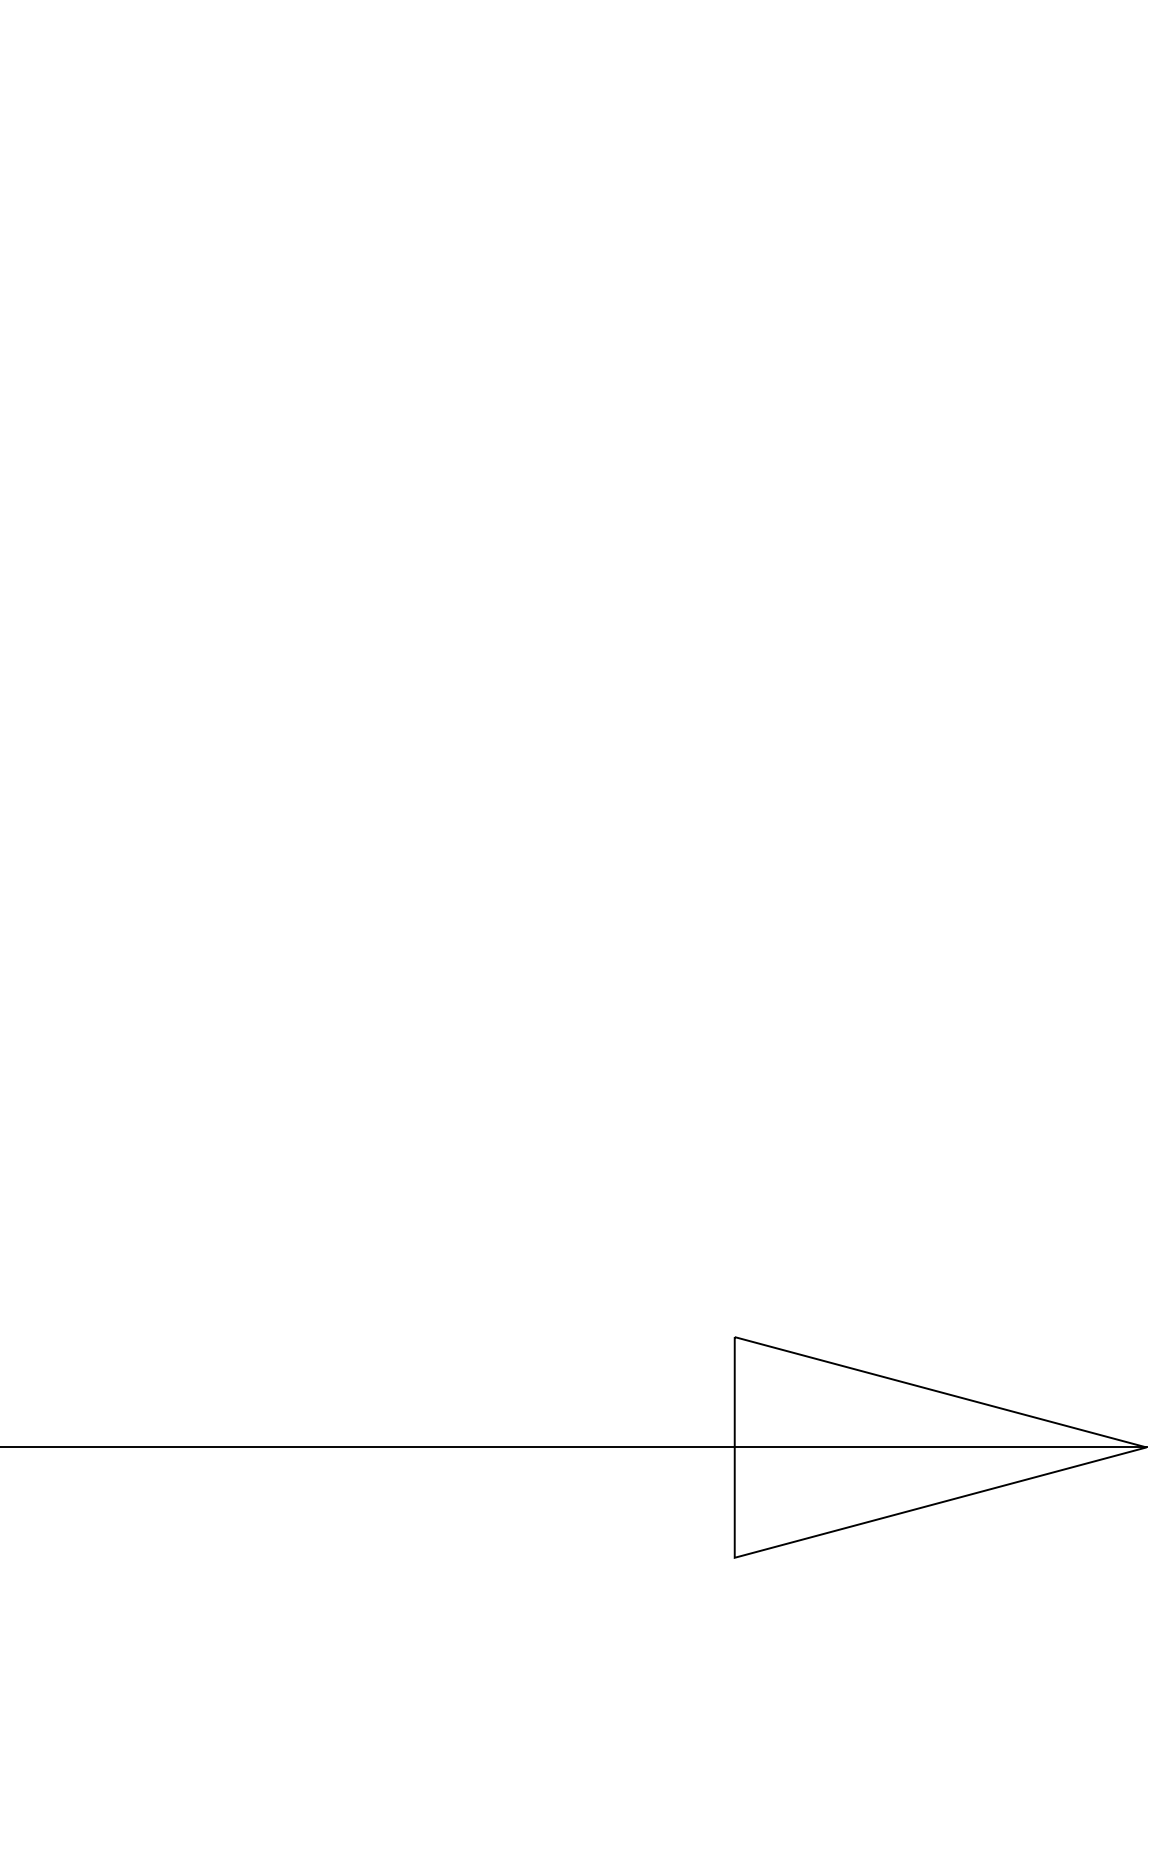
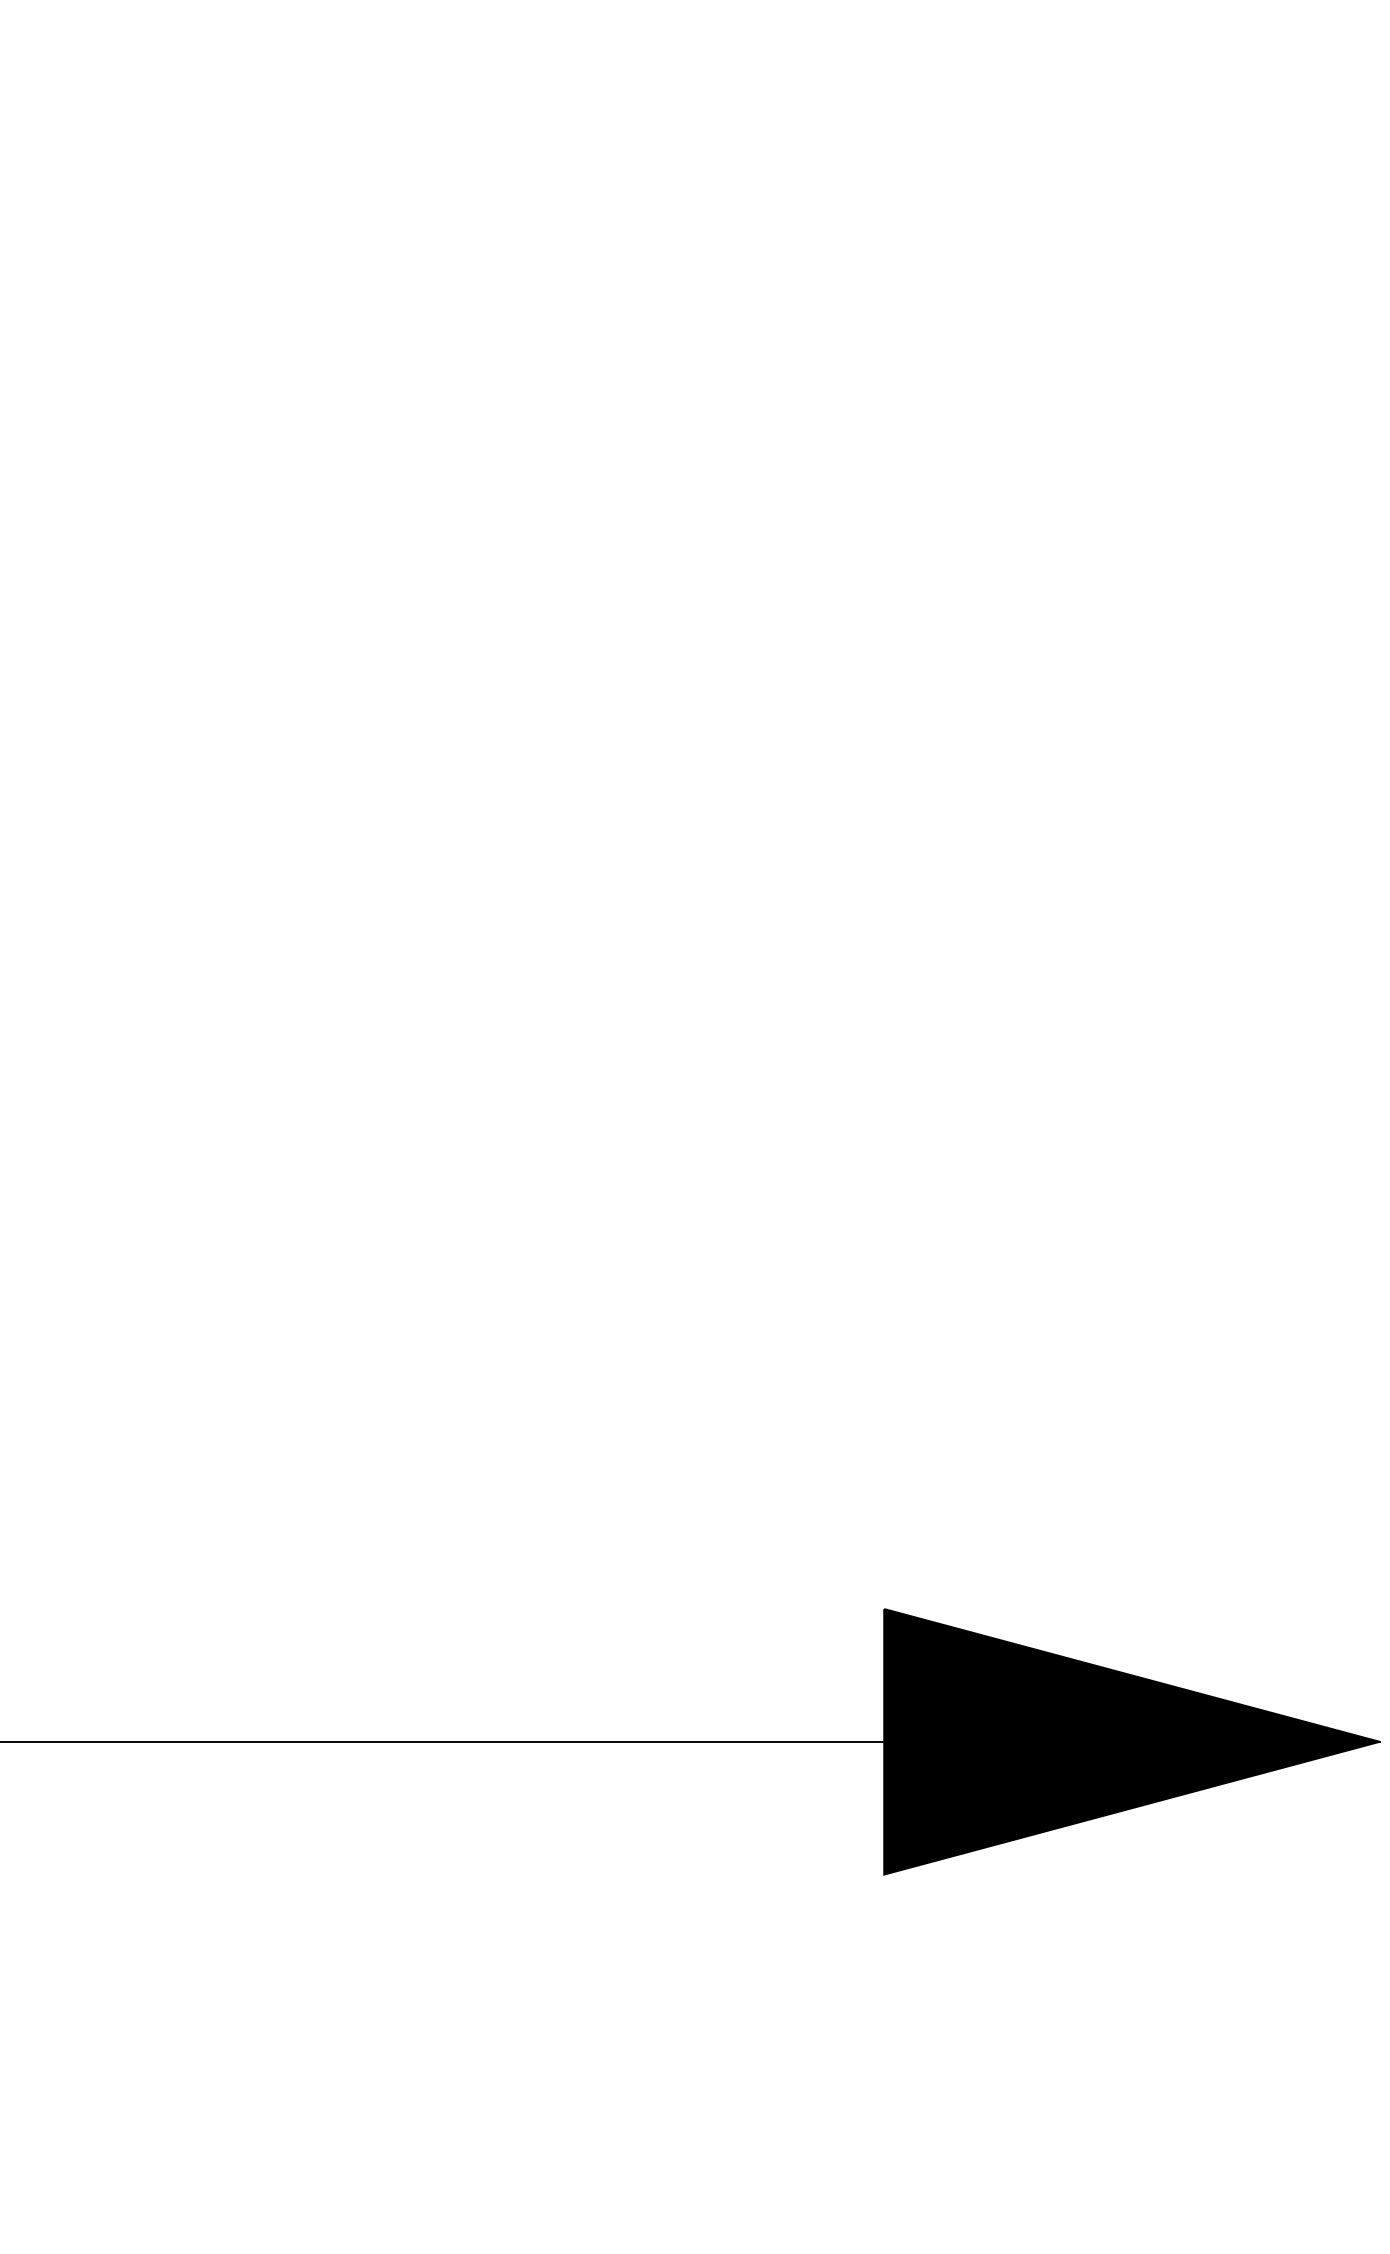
fill: (940, 1447) -> (1131, 1741), added

